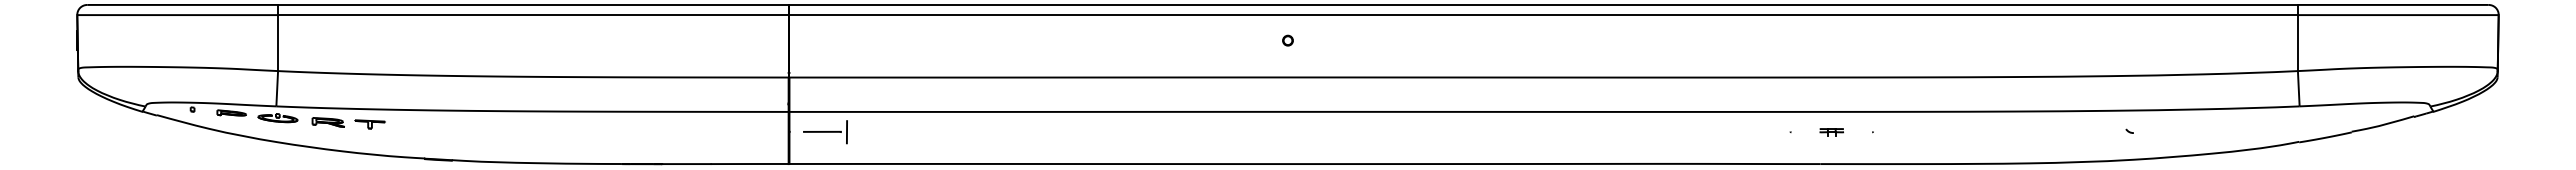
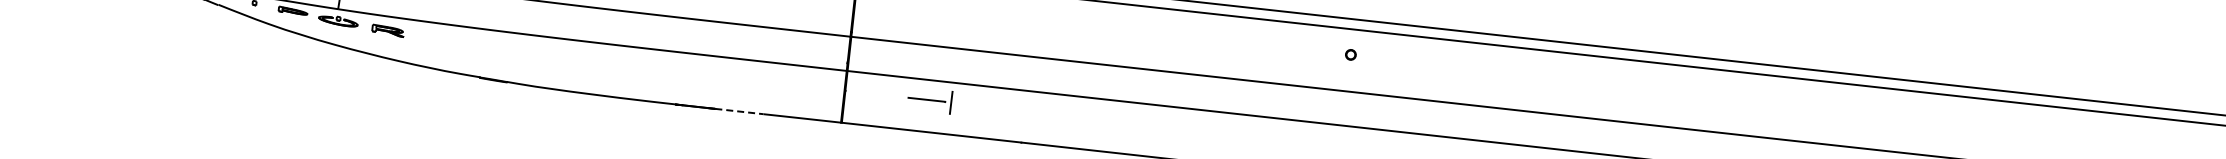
part: (369, 124) -> (428, 37), removed
part: (825, 132) -> (929, 100), moved
line: (686, 164) -> (739, 111), solid -> dashed

